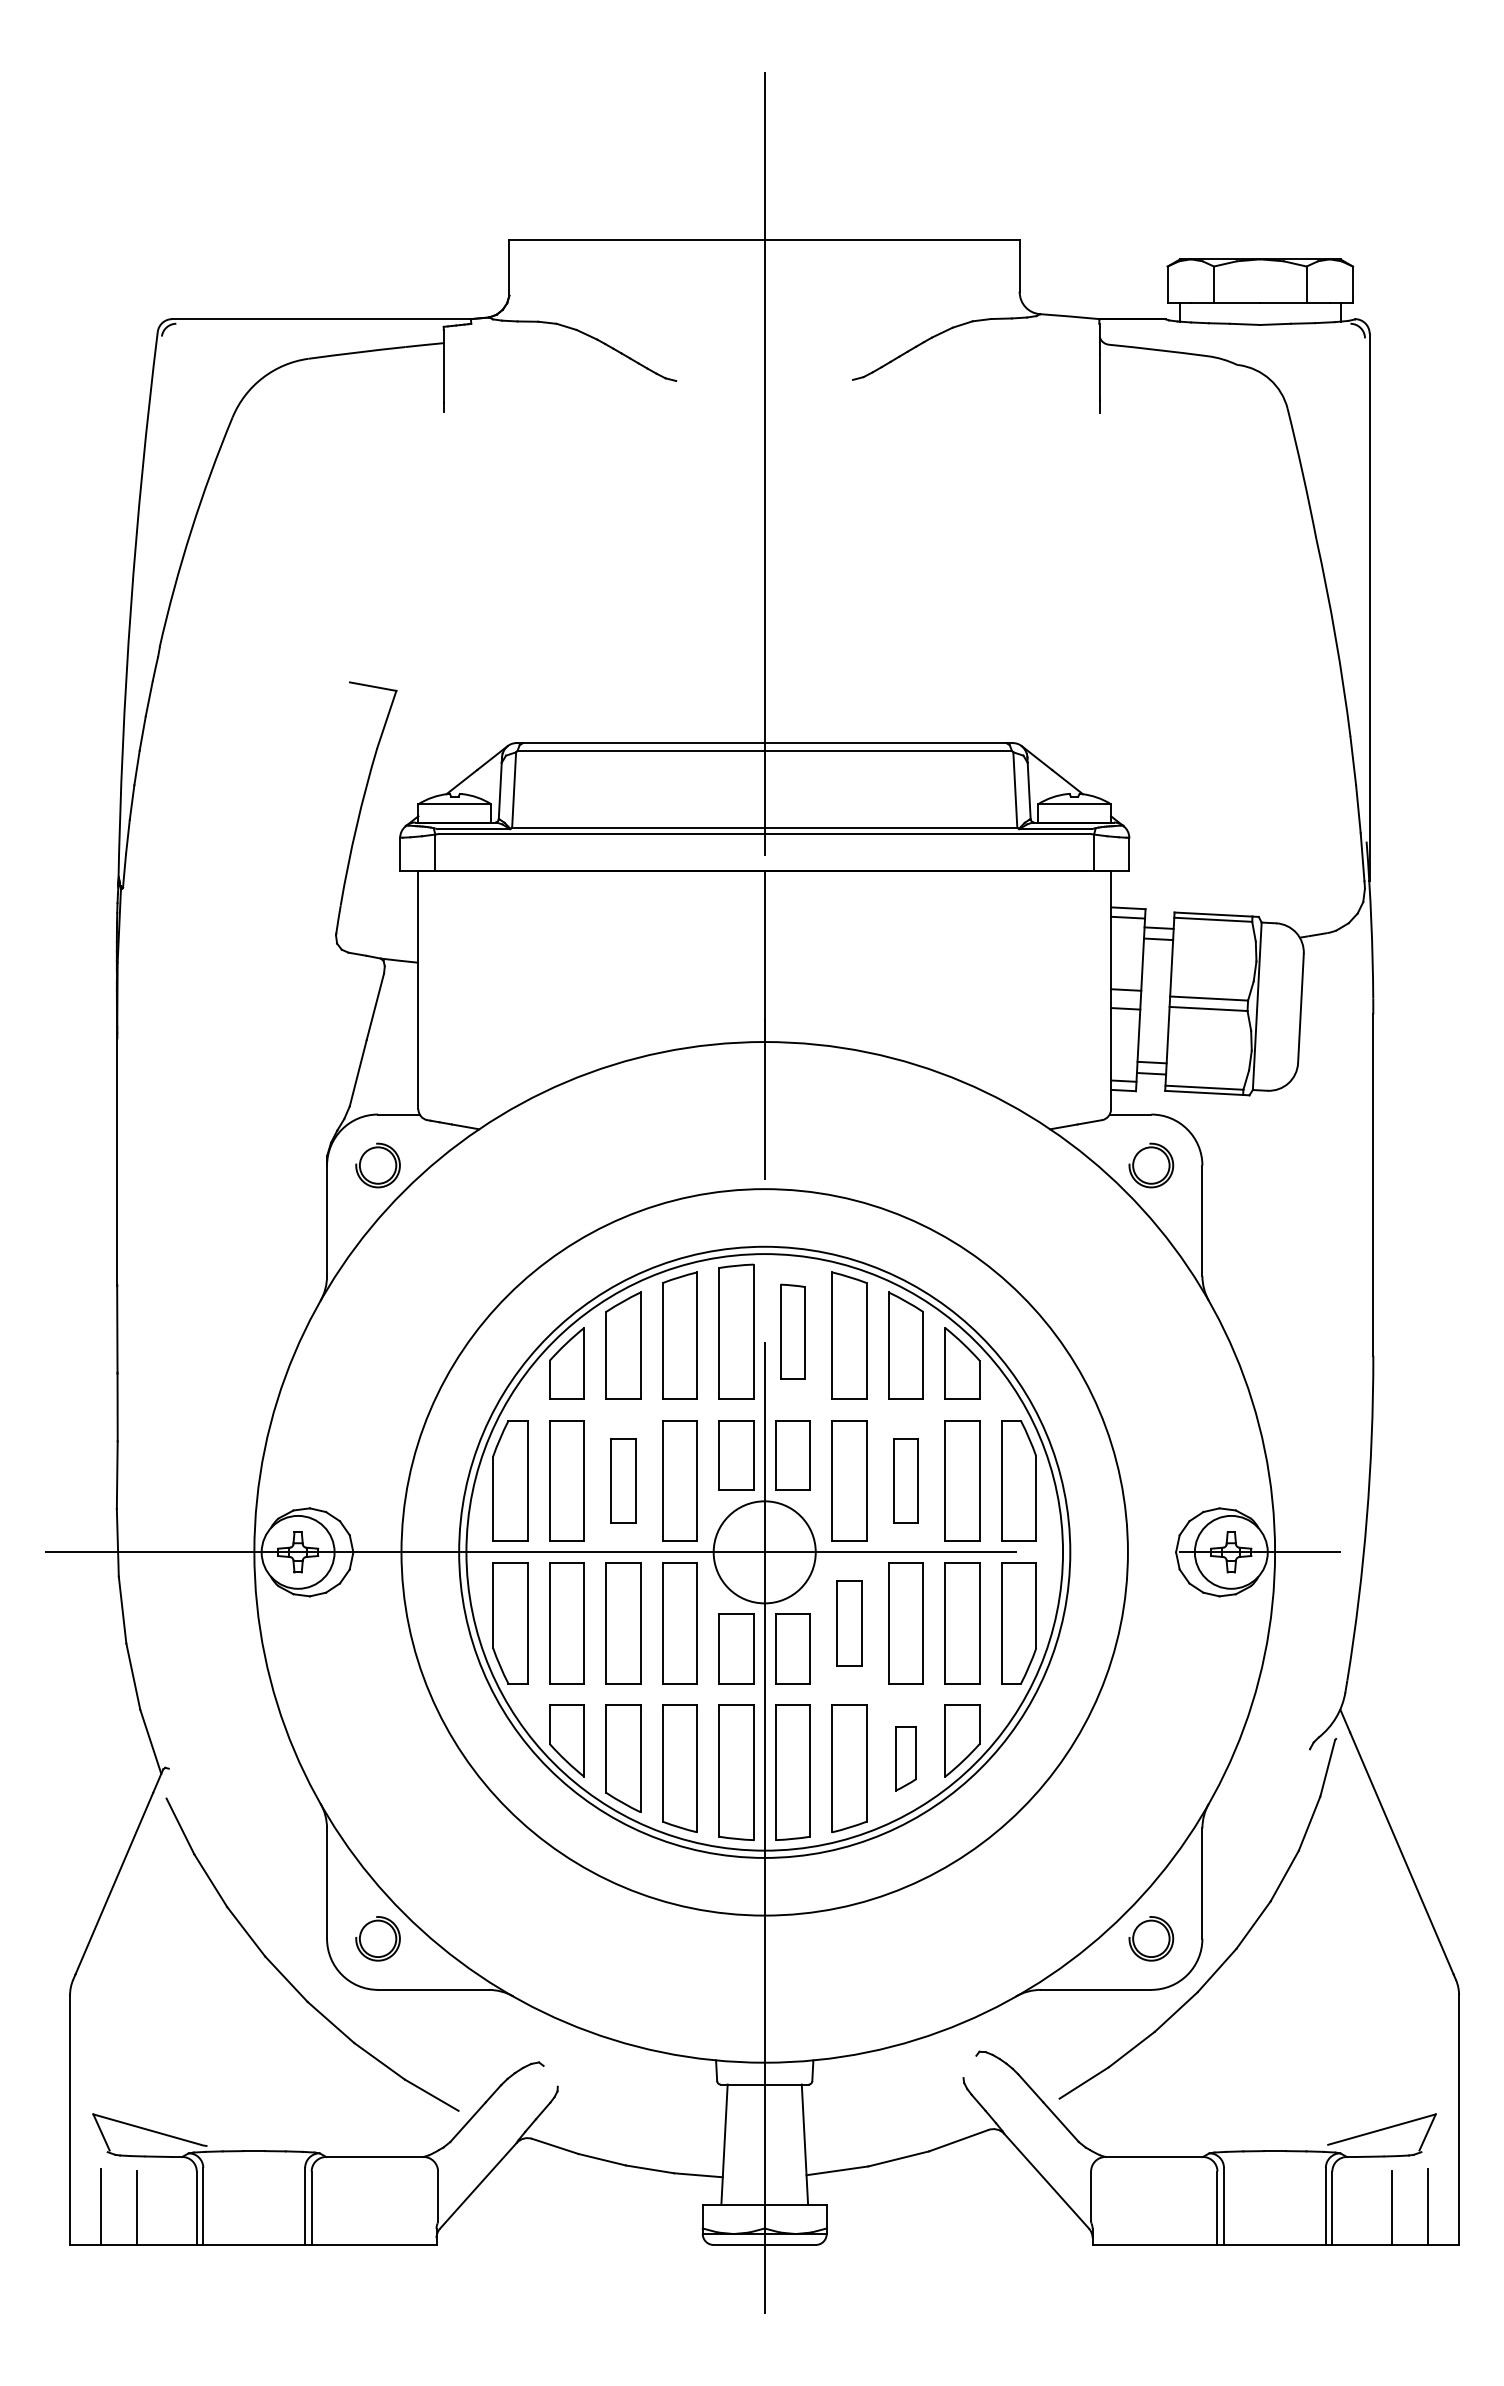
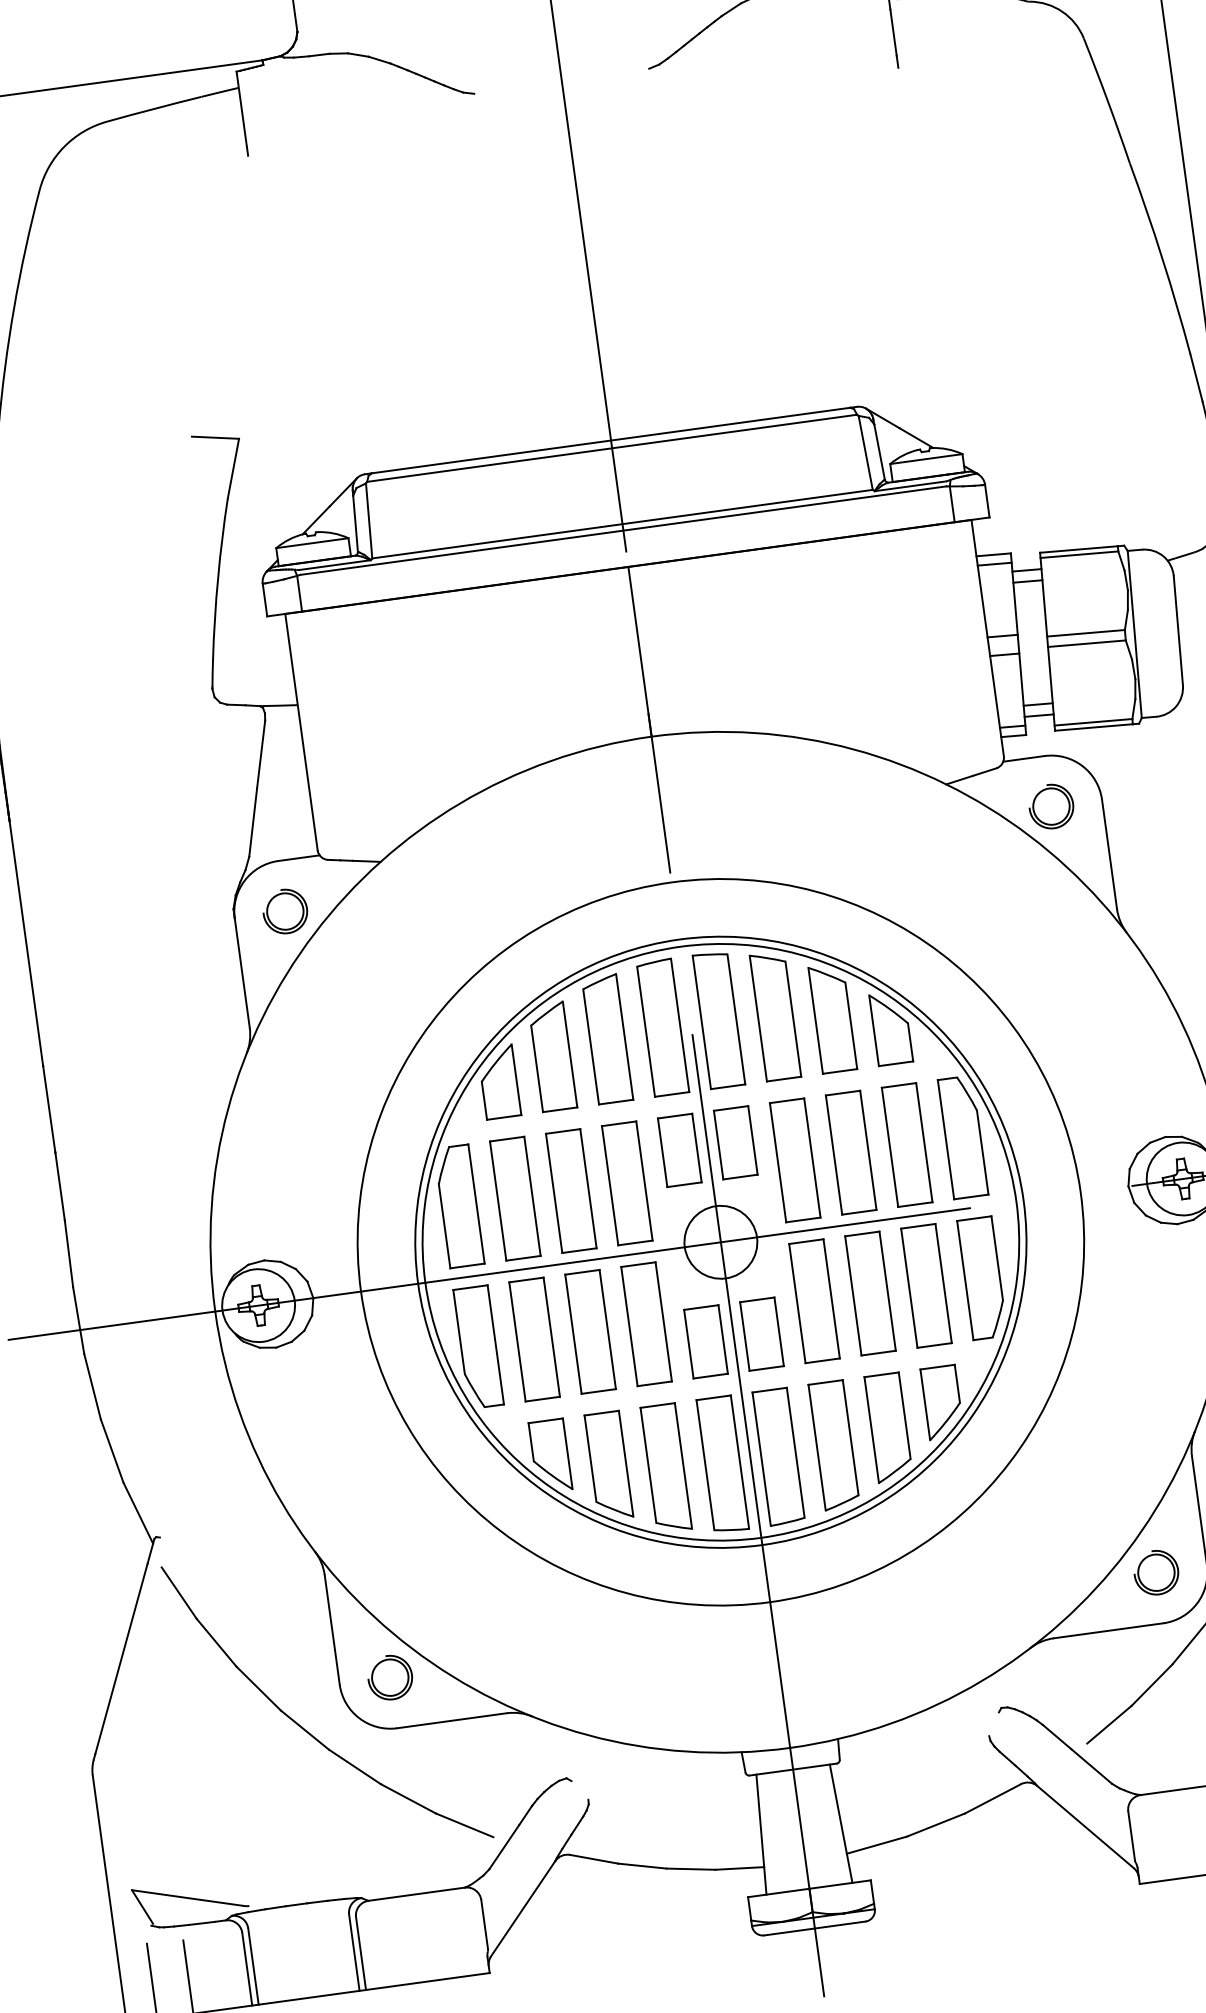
part: (792, 1331) -> (718, 1019), size x1.43
part: (623, 1480) -> (571, 1190), size x1.43
part: (905, 1480) -> (850, 1152), size x1.43
circle: (764, 1551) -> (720, 1241), size x0.71
part: (849, 1623) -> (814, 1301), size x1.43
part: (905, 1758) -> (888, 1427), size x1.67

